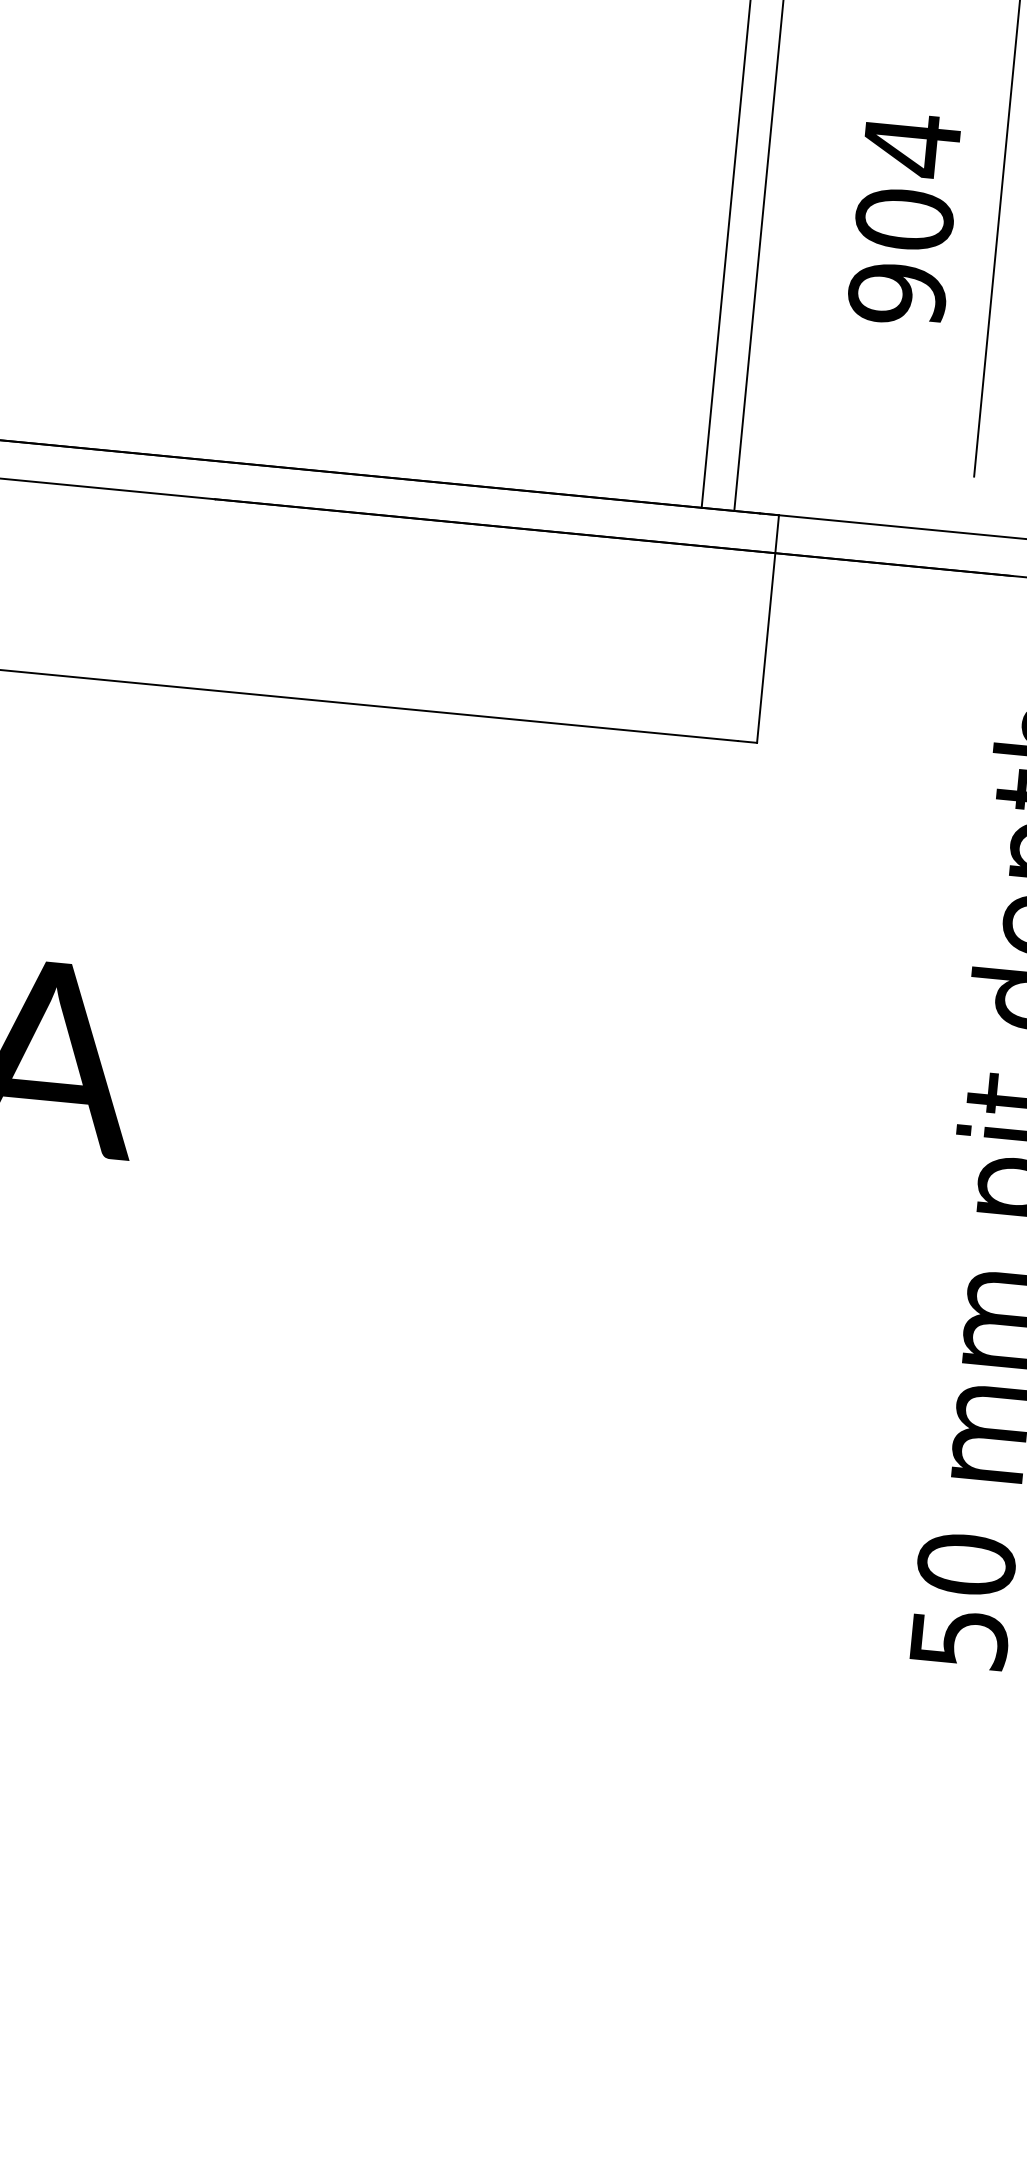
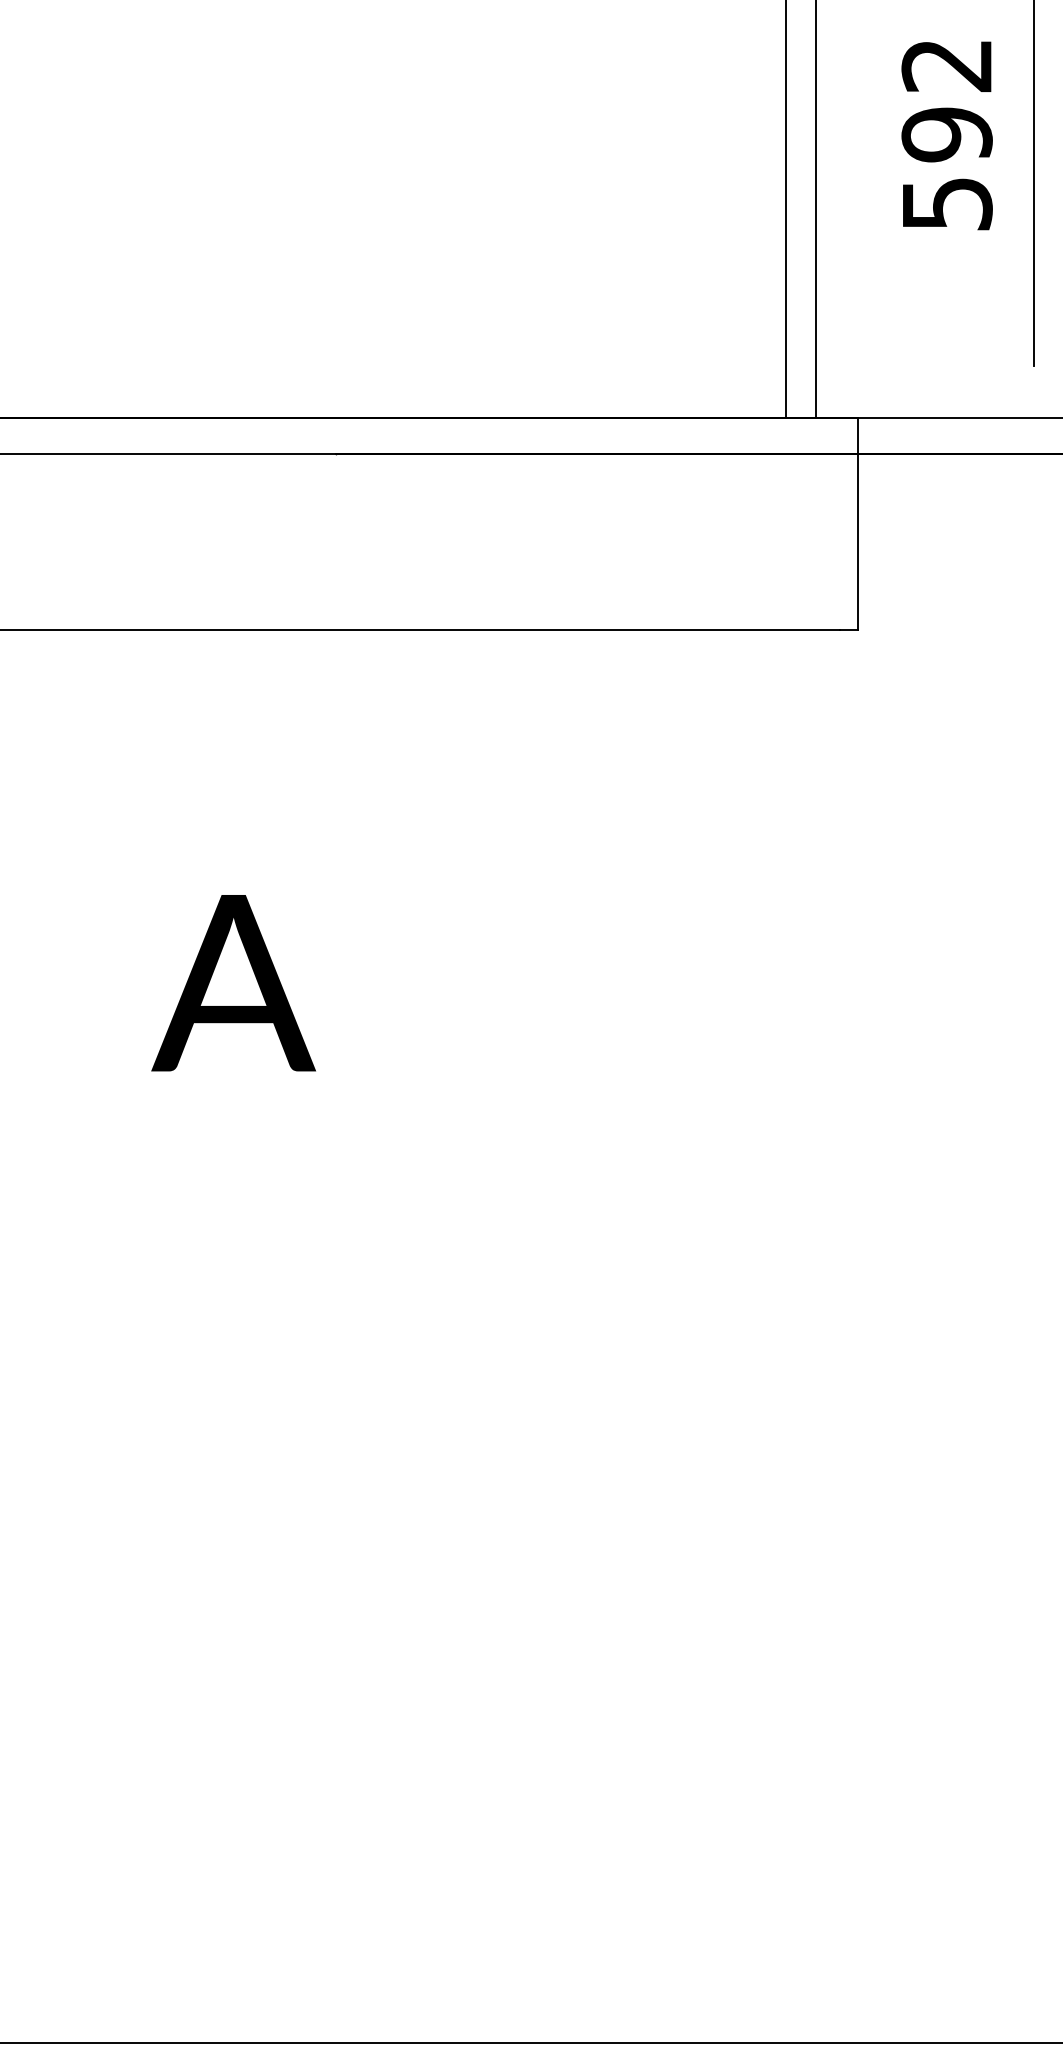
text: (904, 218) -> (946, 133), 904 -> 592

